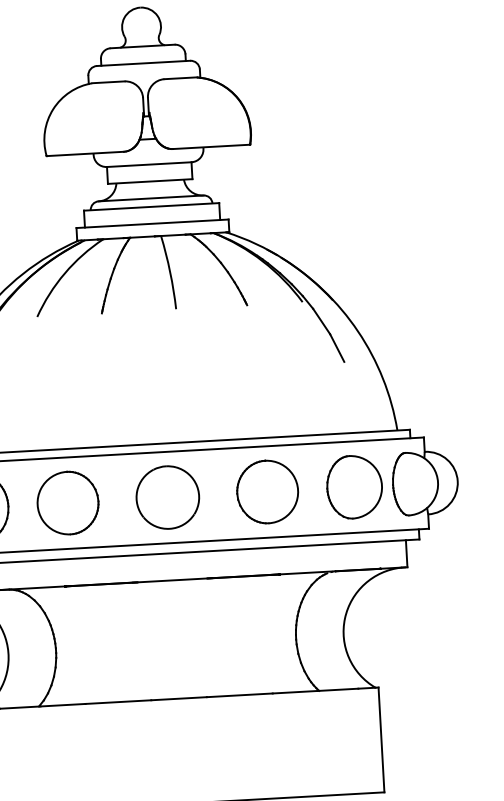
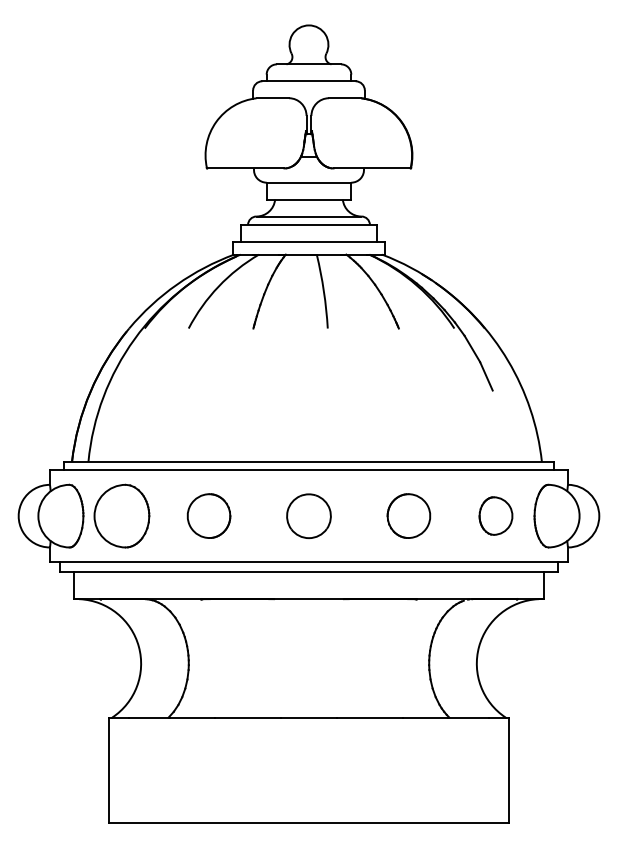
part: (354, 486) -> (495, 515), size x0.6
part: (267, 491) -> (408, 515), size x0.7
part: (167, 497) -> (308, 516), size x0.7
part: (67, 502) -> (208, 515), size x0.7

